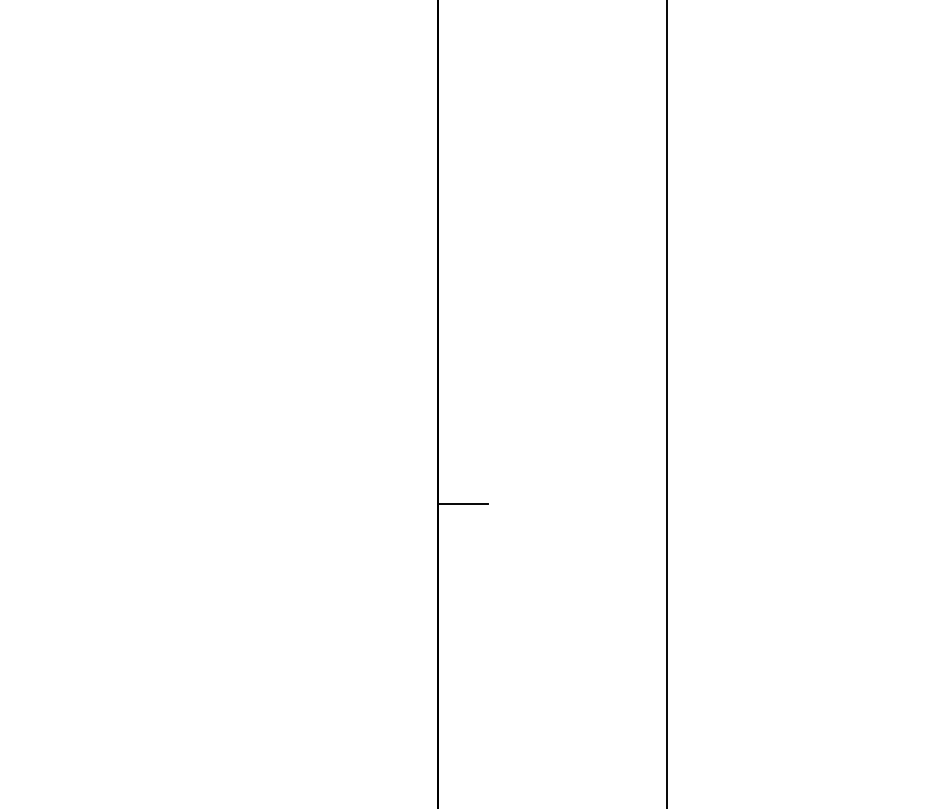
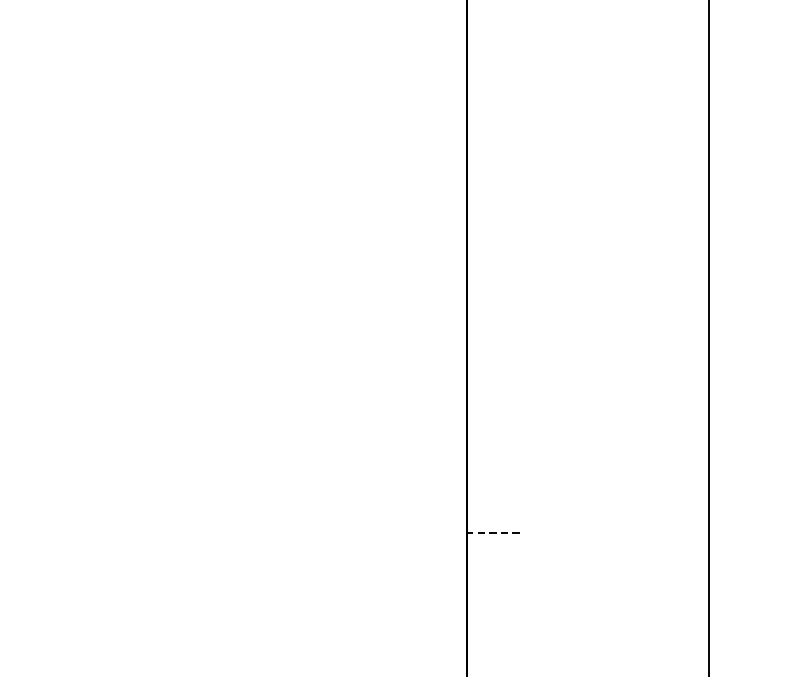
line: (462, 504) -> (492, 533), solid -> dashed

